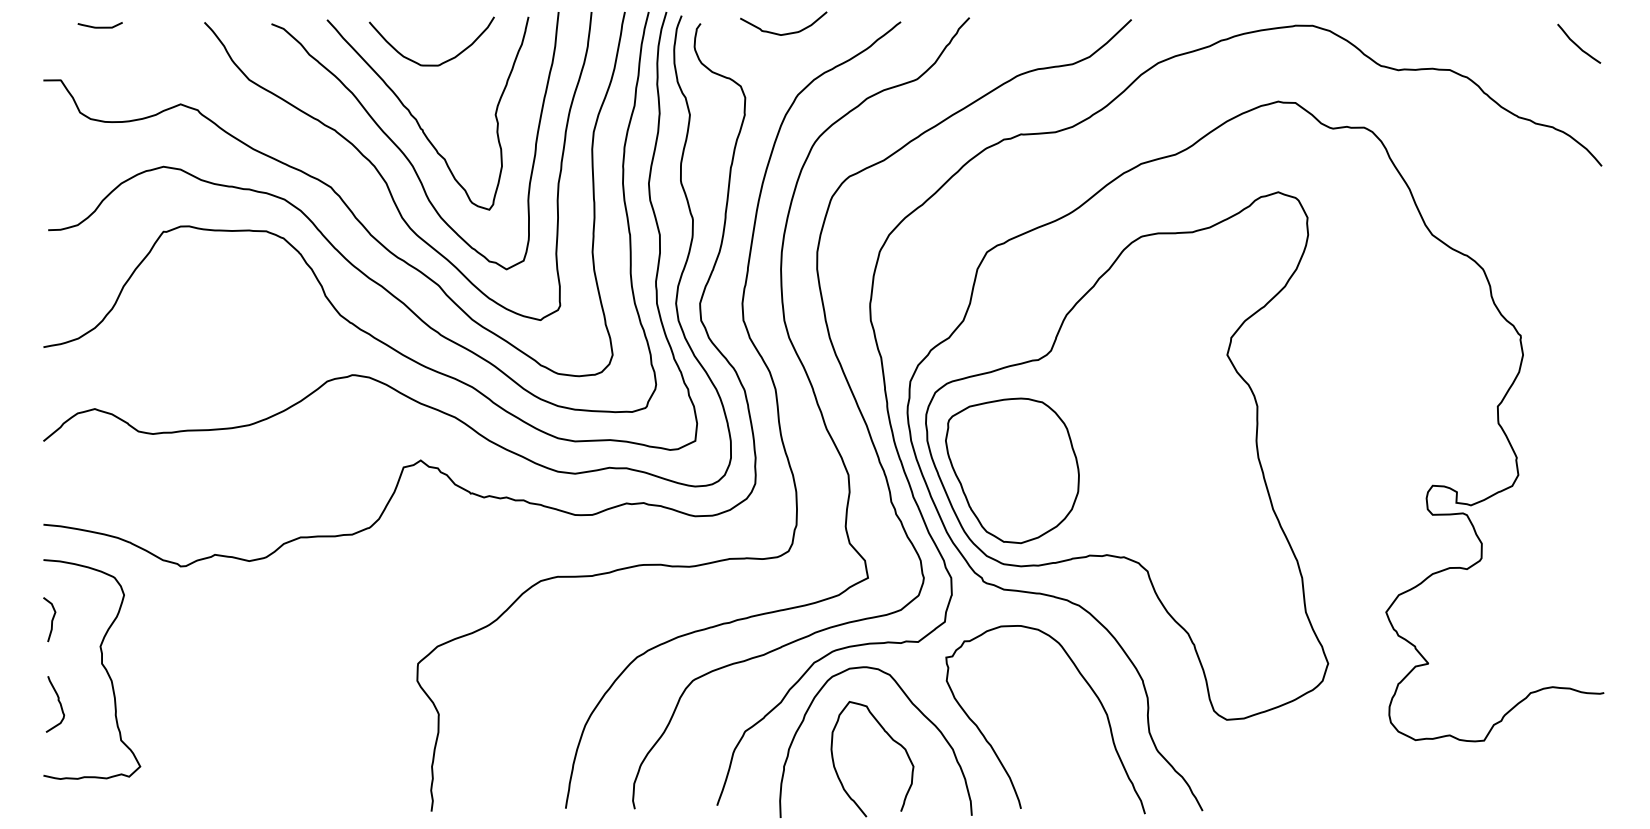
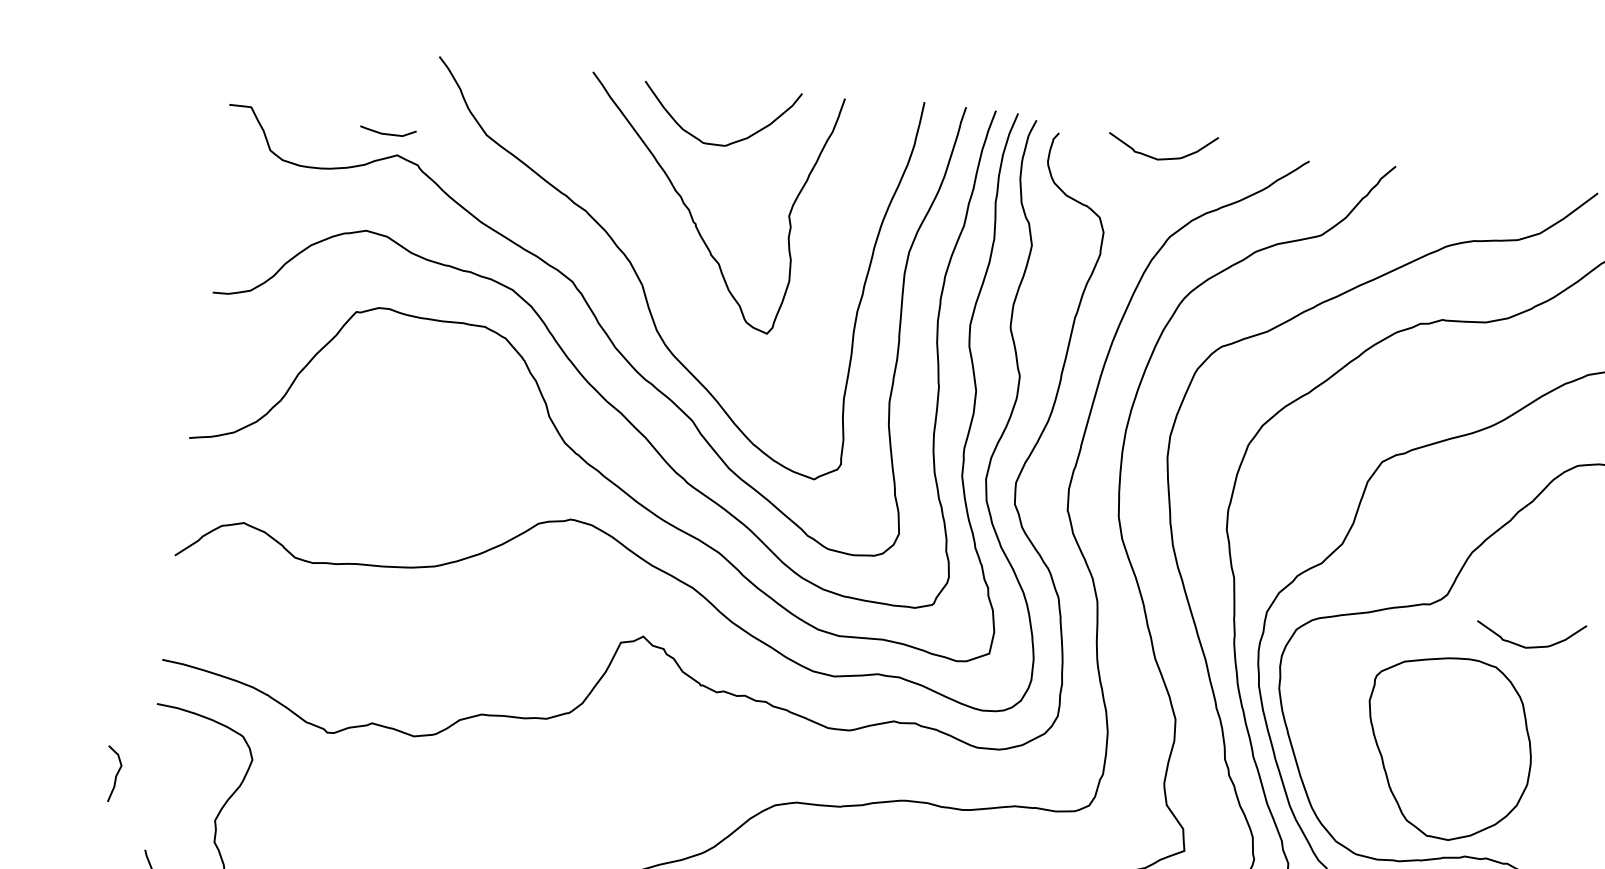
curve: (99, 26) -> (387, 132), moved
curve: (401, 149) -> (666, 245), removed
curve: (1120, 383) -> (1529, 646), added
part: (1012, 470) -> (1448, 747), moved
curve: (51, 619) -> (115, 774), moved

